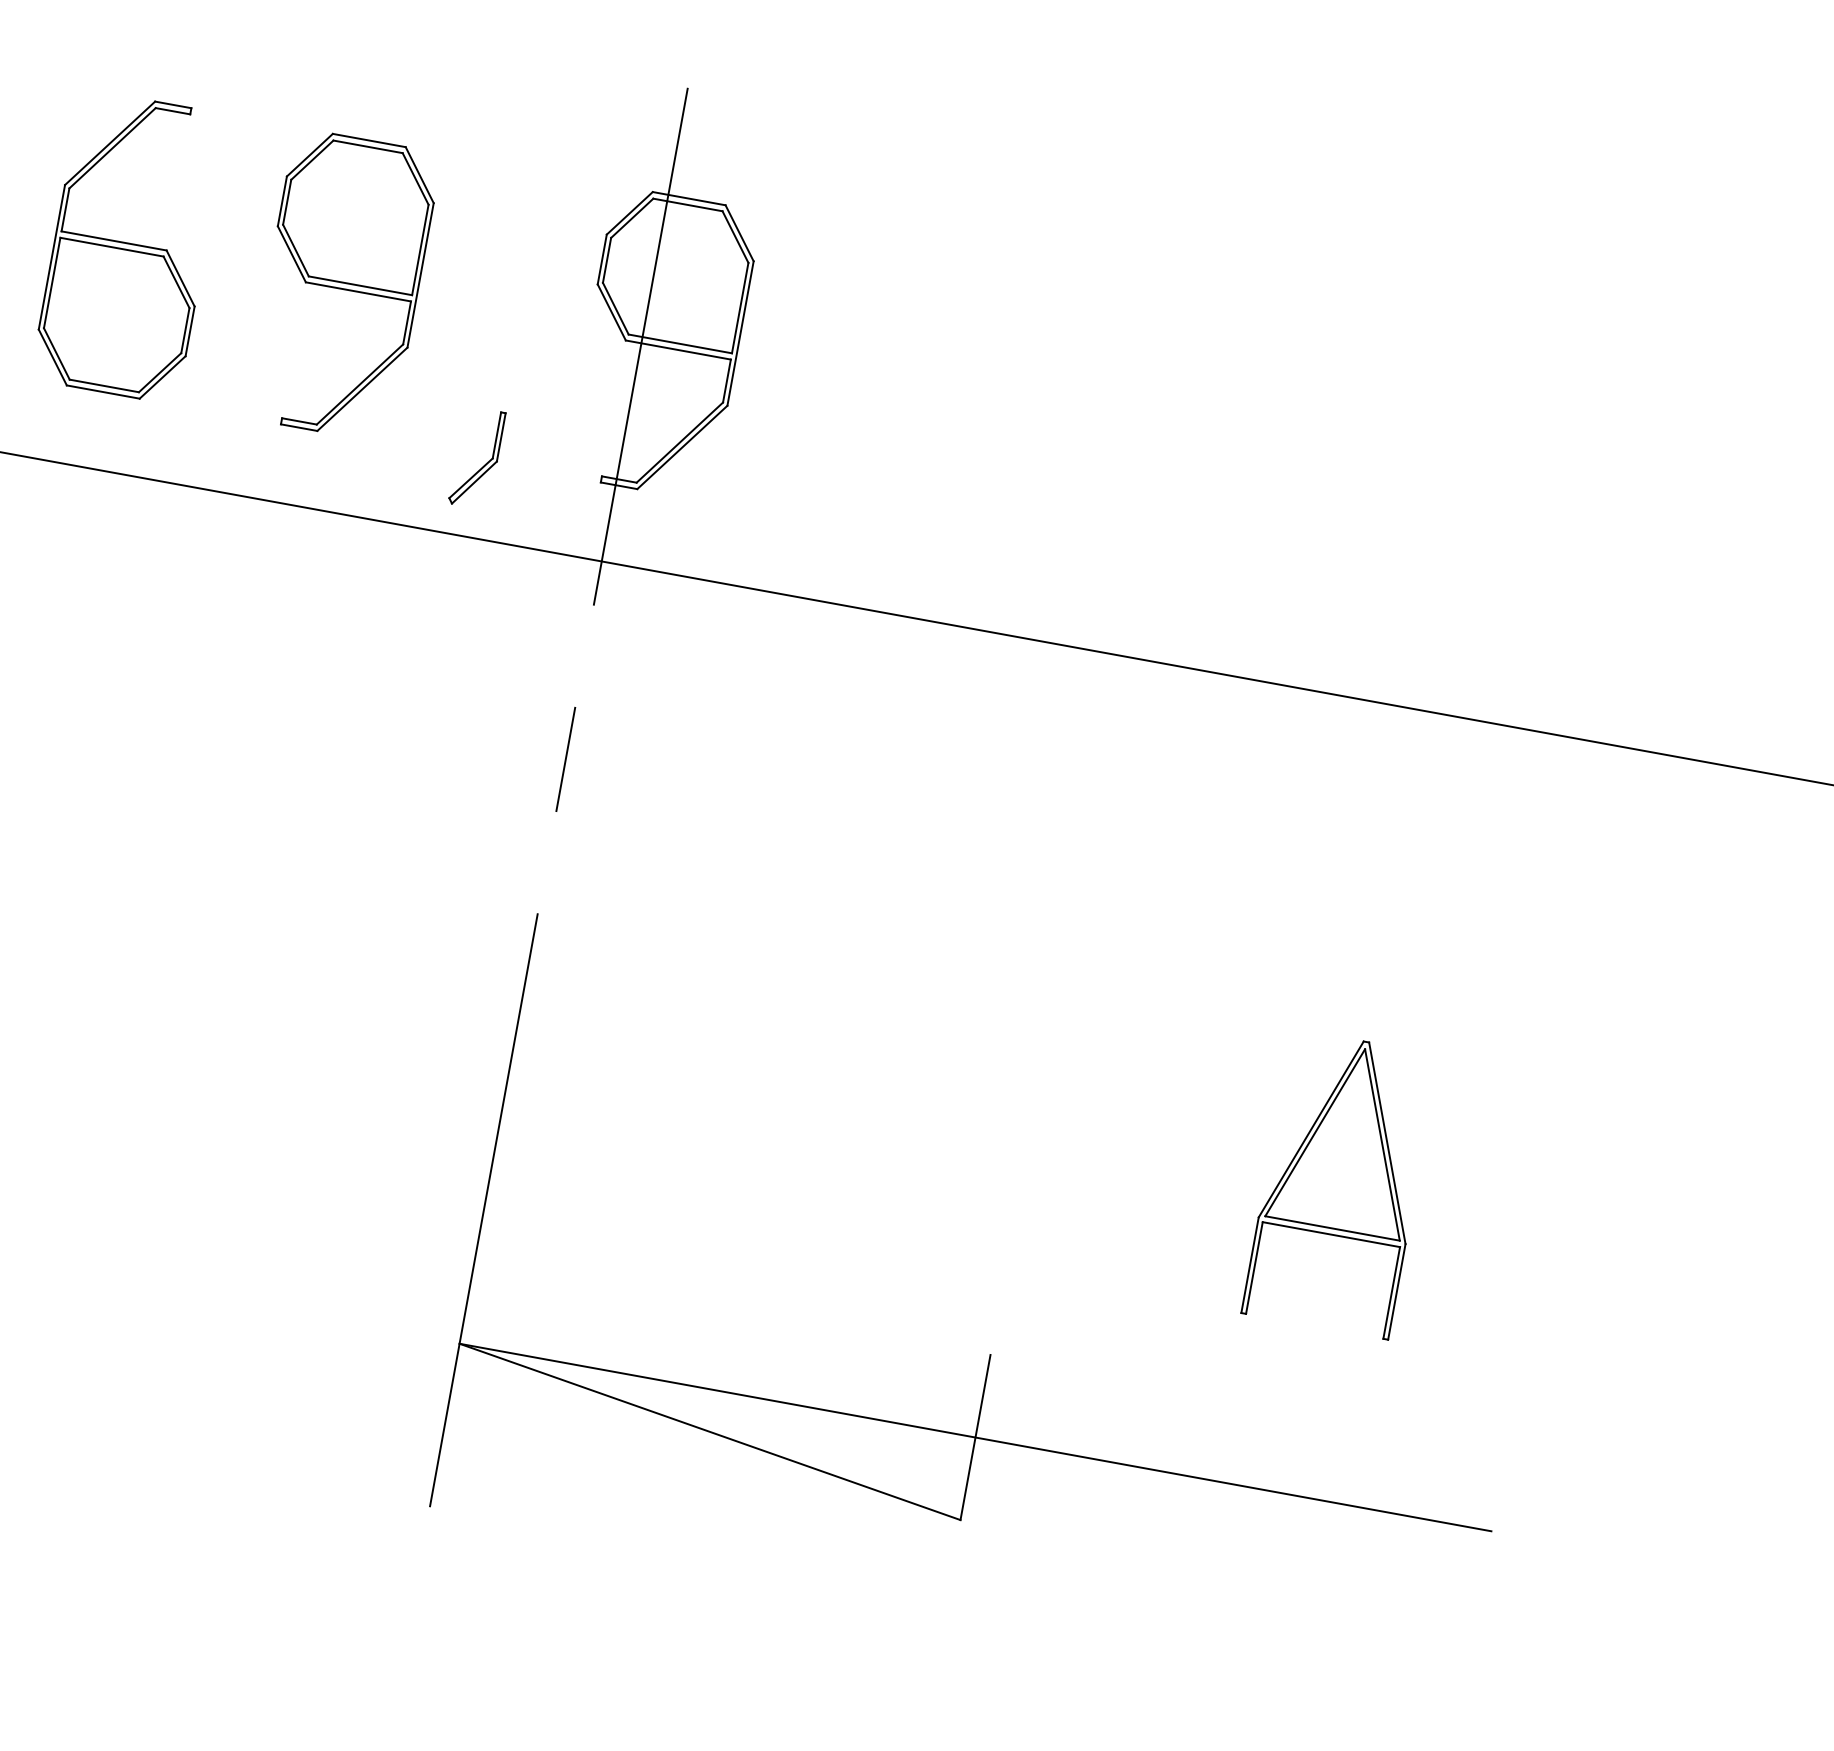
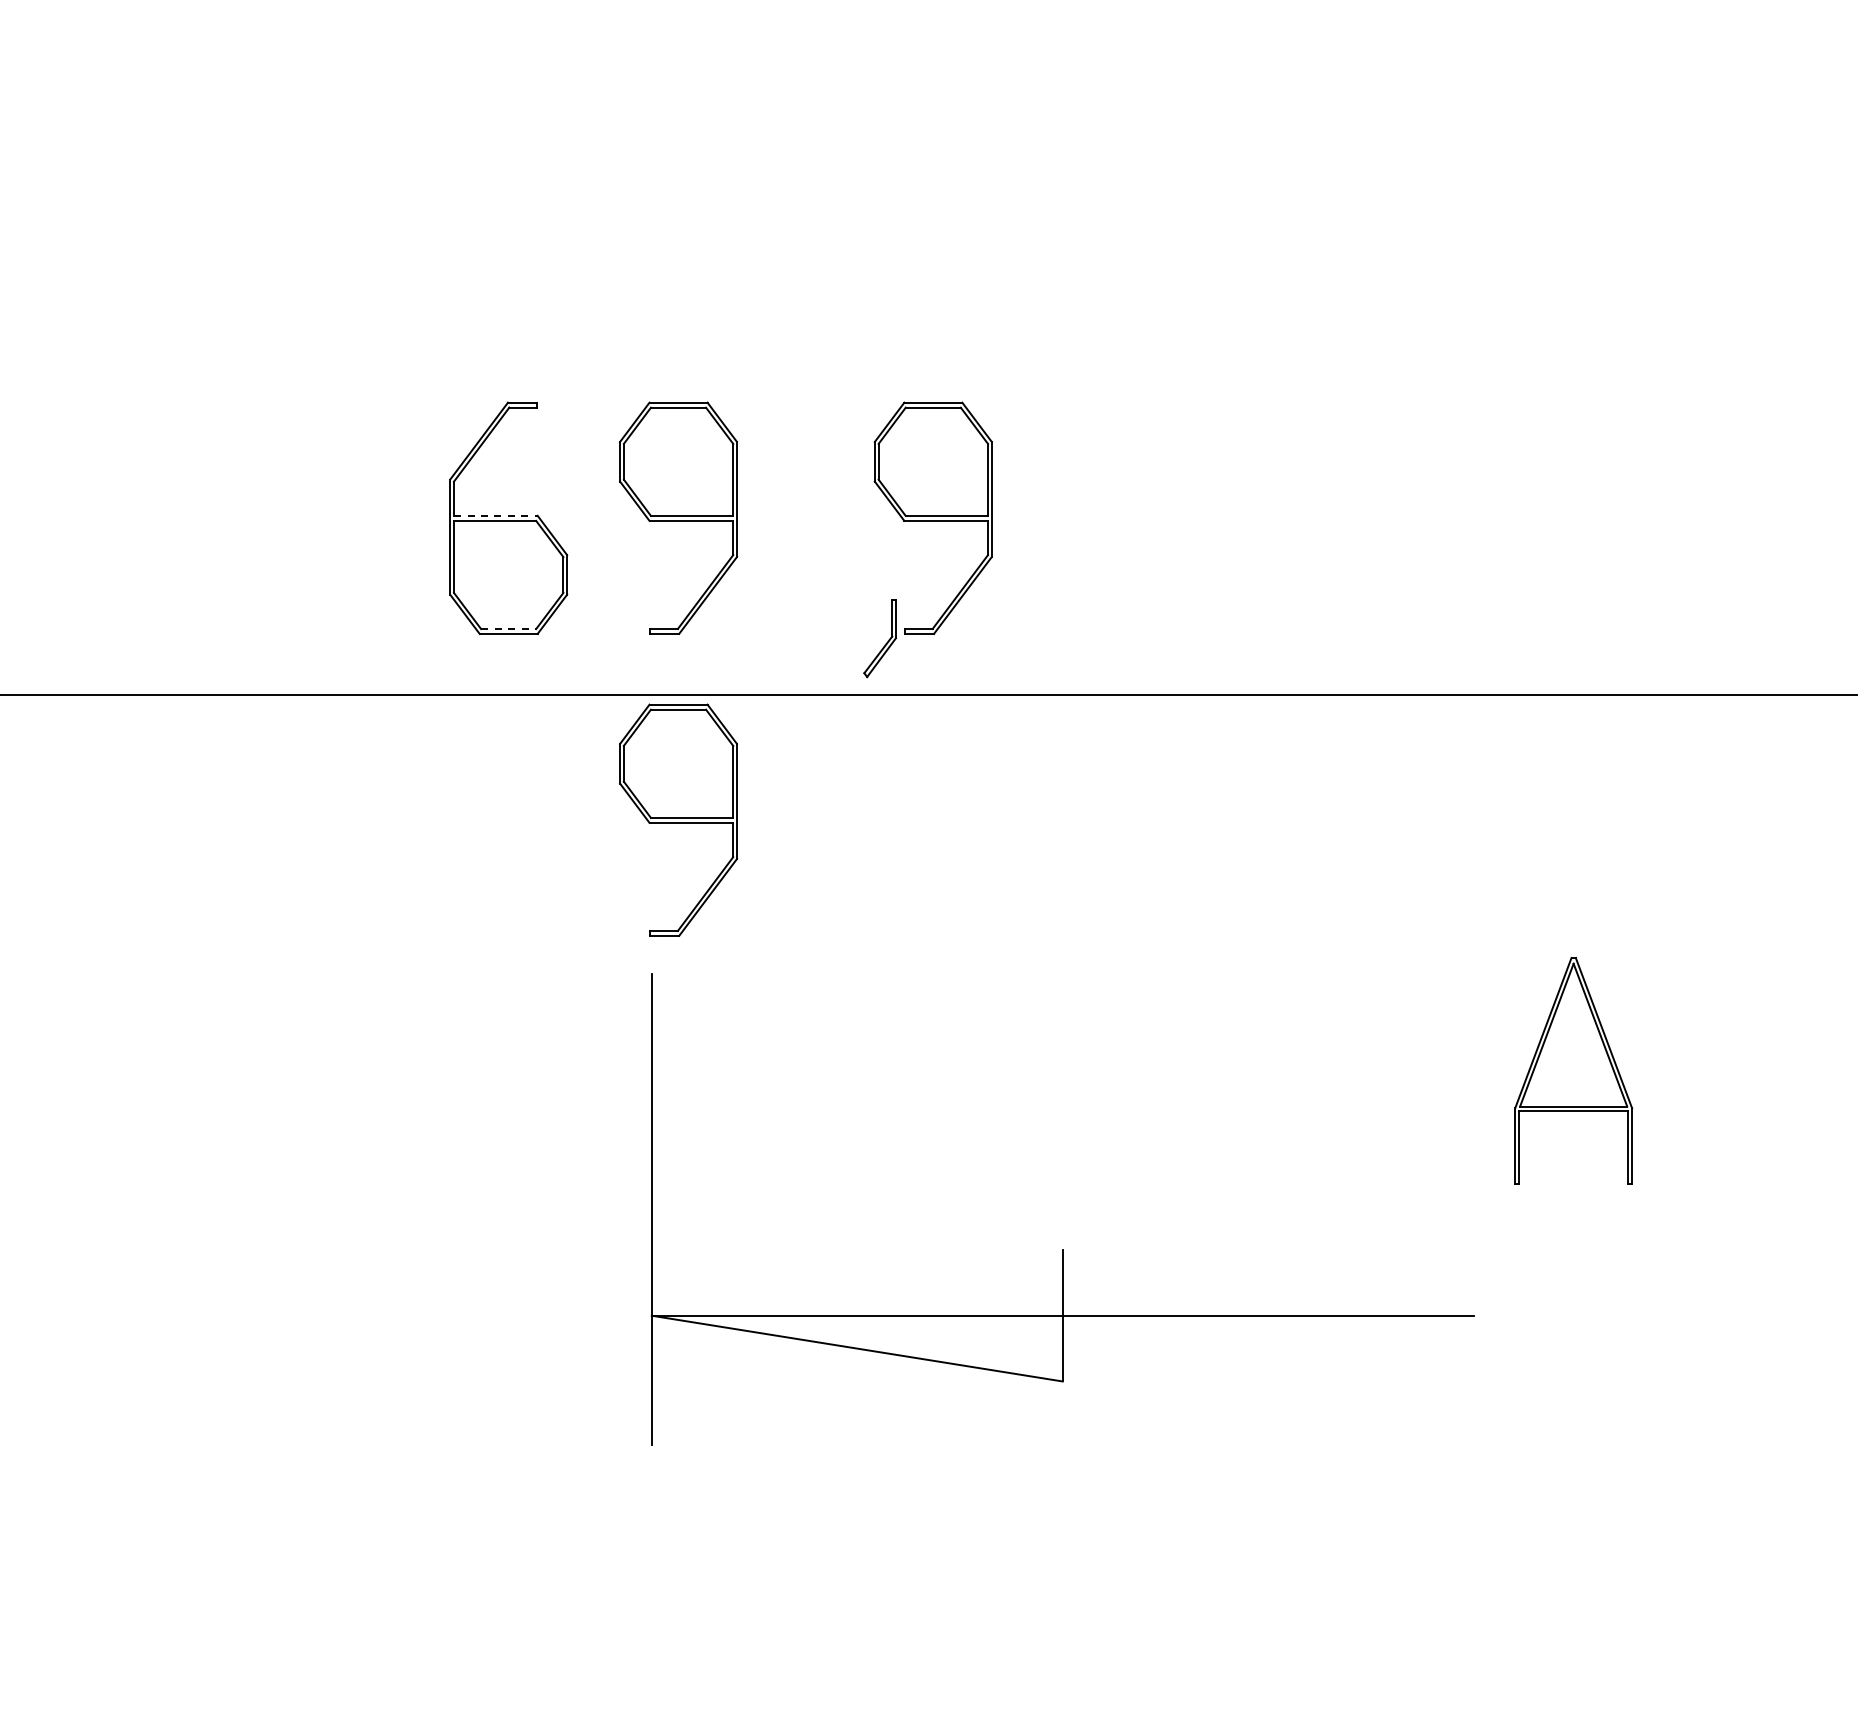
line: (113, 240) -> (495, 515), solid -> dashed
line: (640, 346) -> (916, 523), removed
line: (104, 386) -> (508, 629), solid -> dashed
part: (482, 465) -> (885, 643), moved
part: (274, 663) -> (678, 819), added
line: (565, 759) -> (916, 852), removed
part: (990, 1354) -> (1062, 1249), moved

